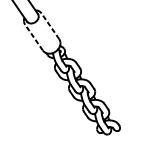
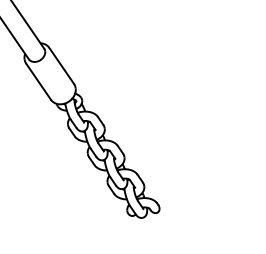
line: (50, 26) -> (61, 65), dashed -> solid
line: (33, 37) -> (38, 81), dashed -> solid

